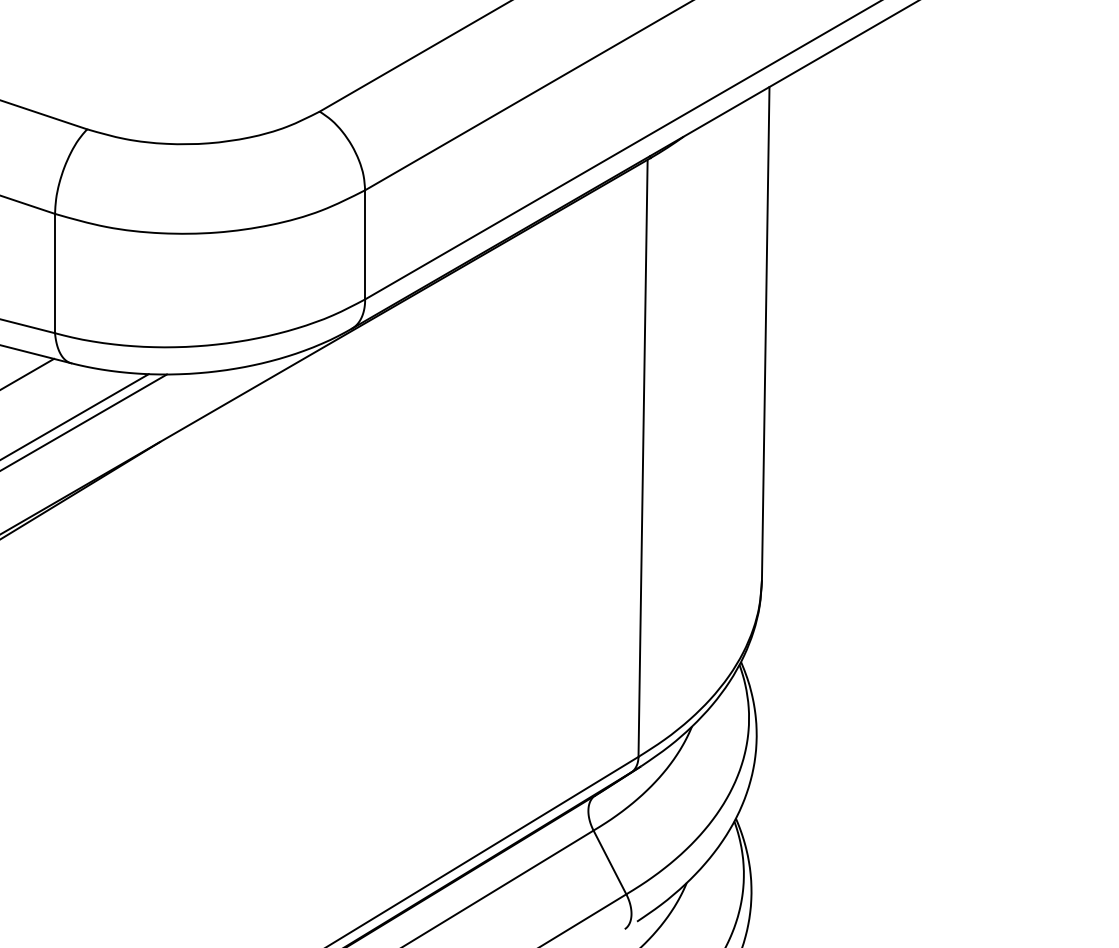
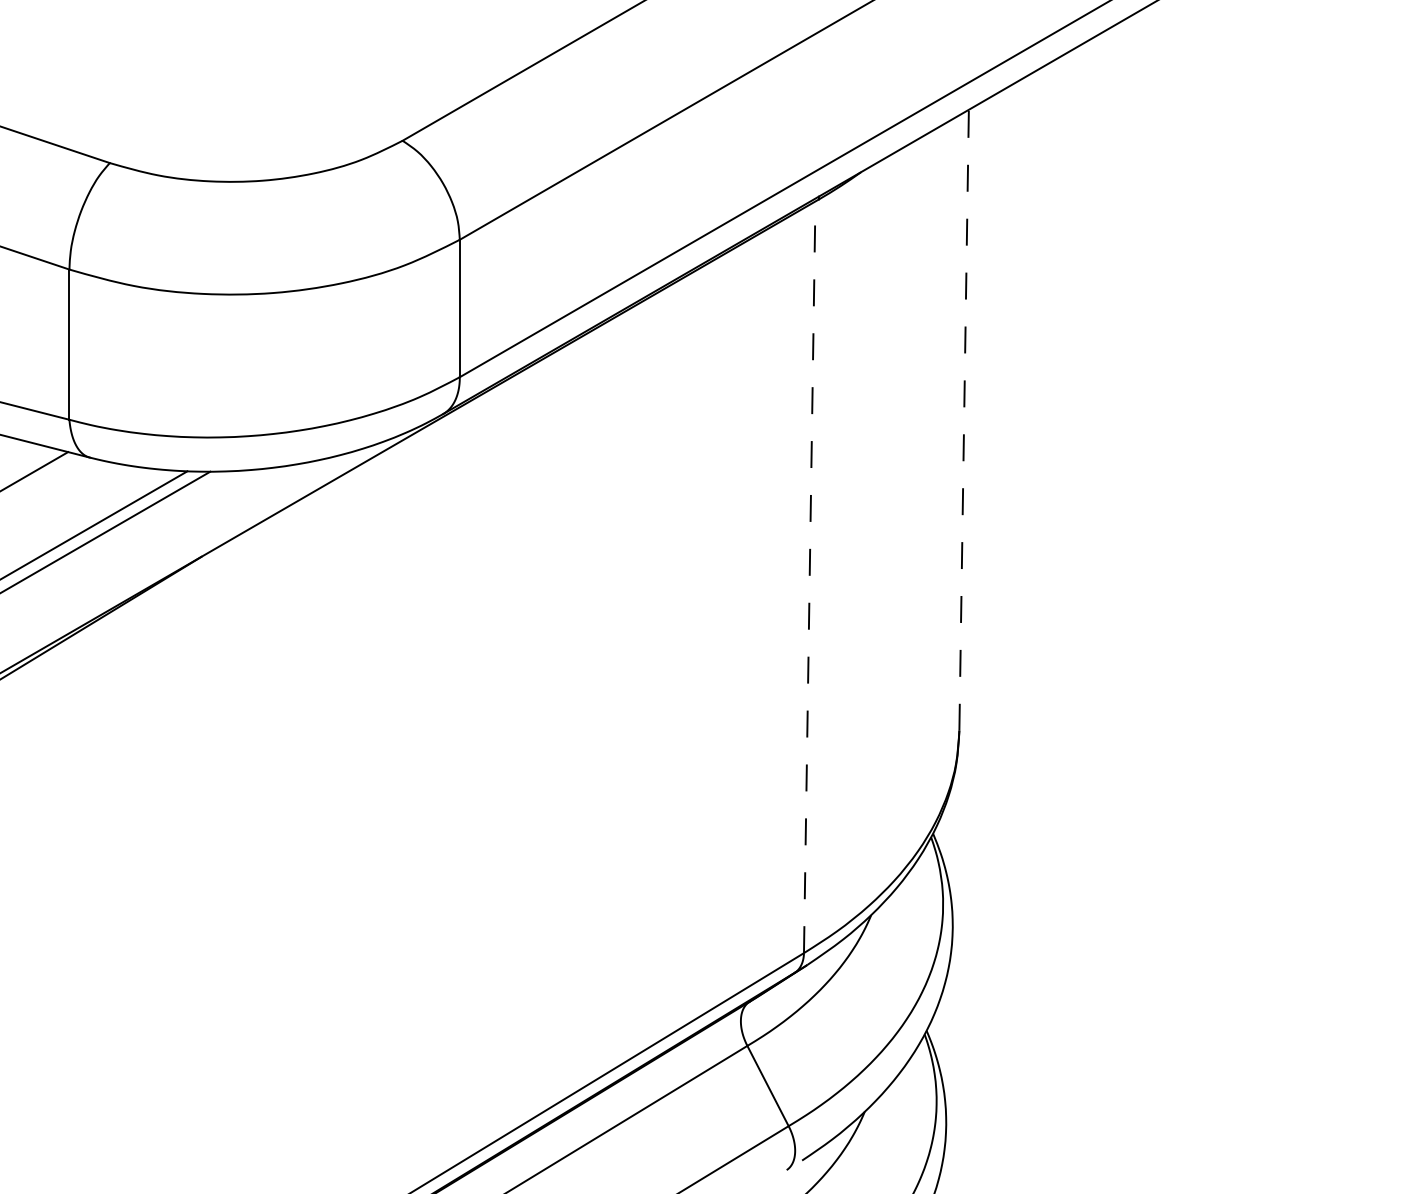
line: (766, 333) -> (964, 419), solid -> dashed
line: (642, 458) -> (809, 577), solid -> dashed

